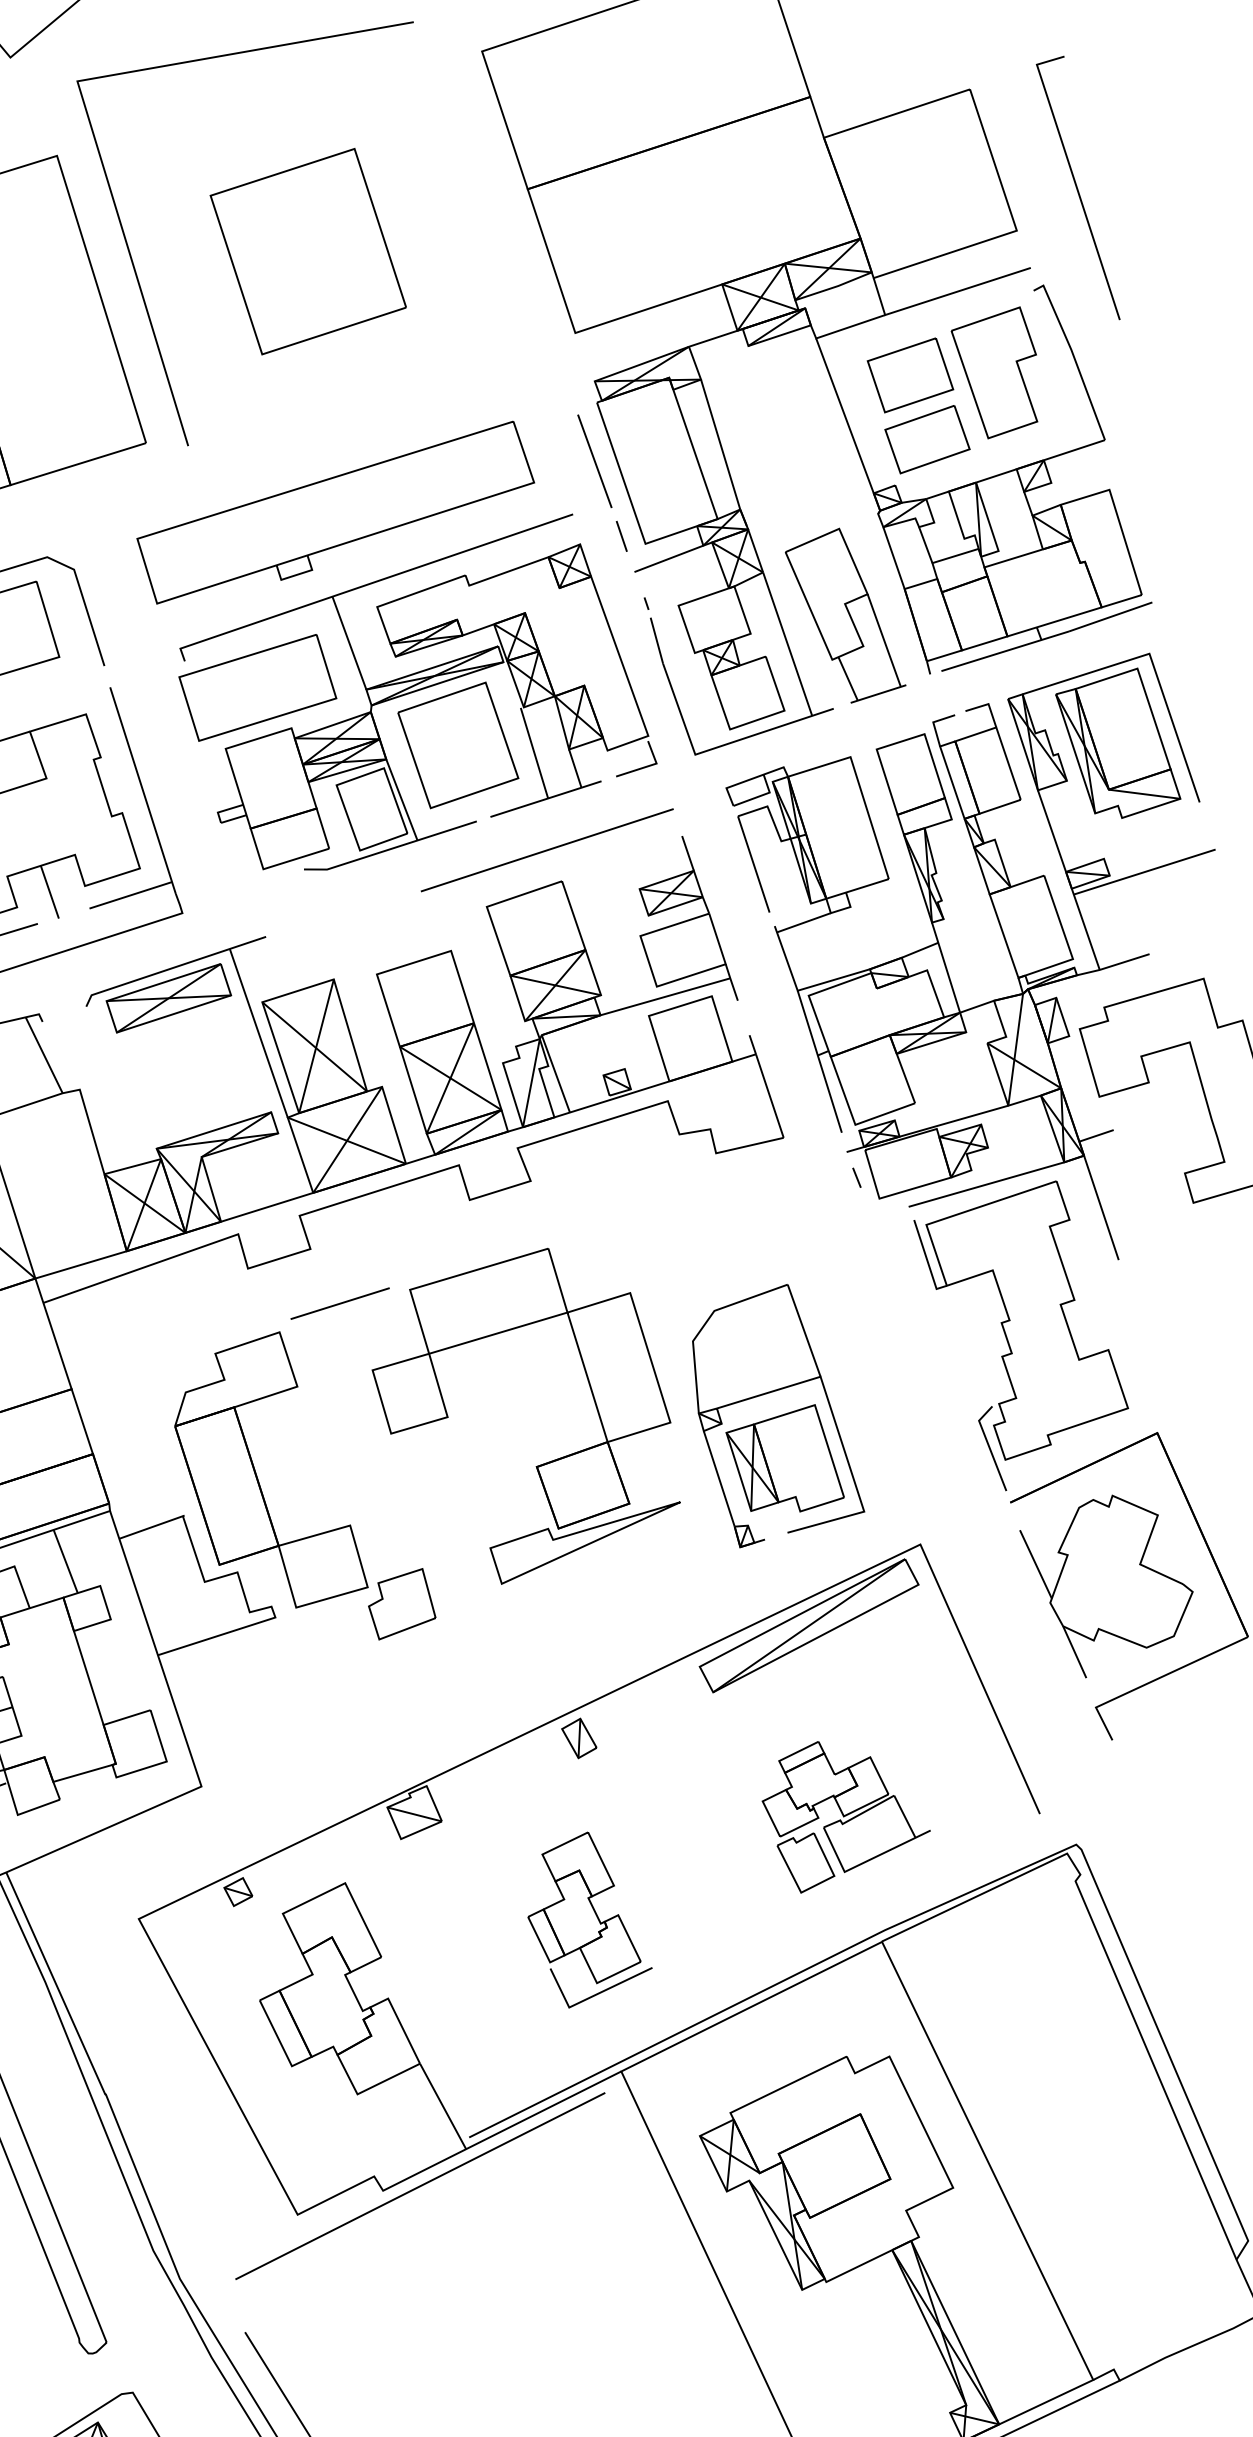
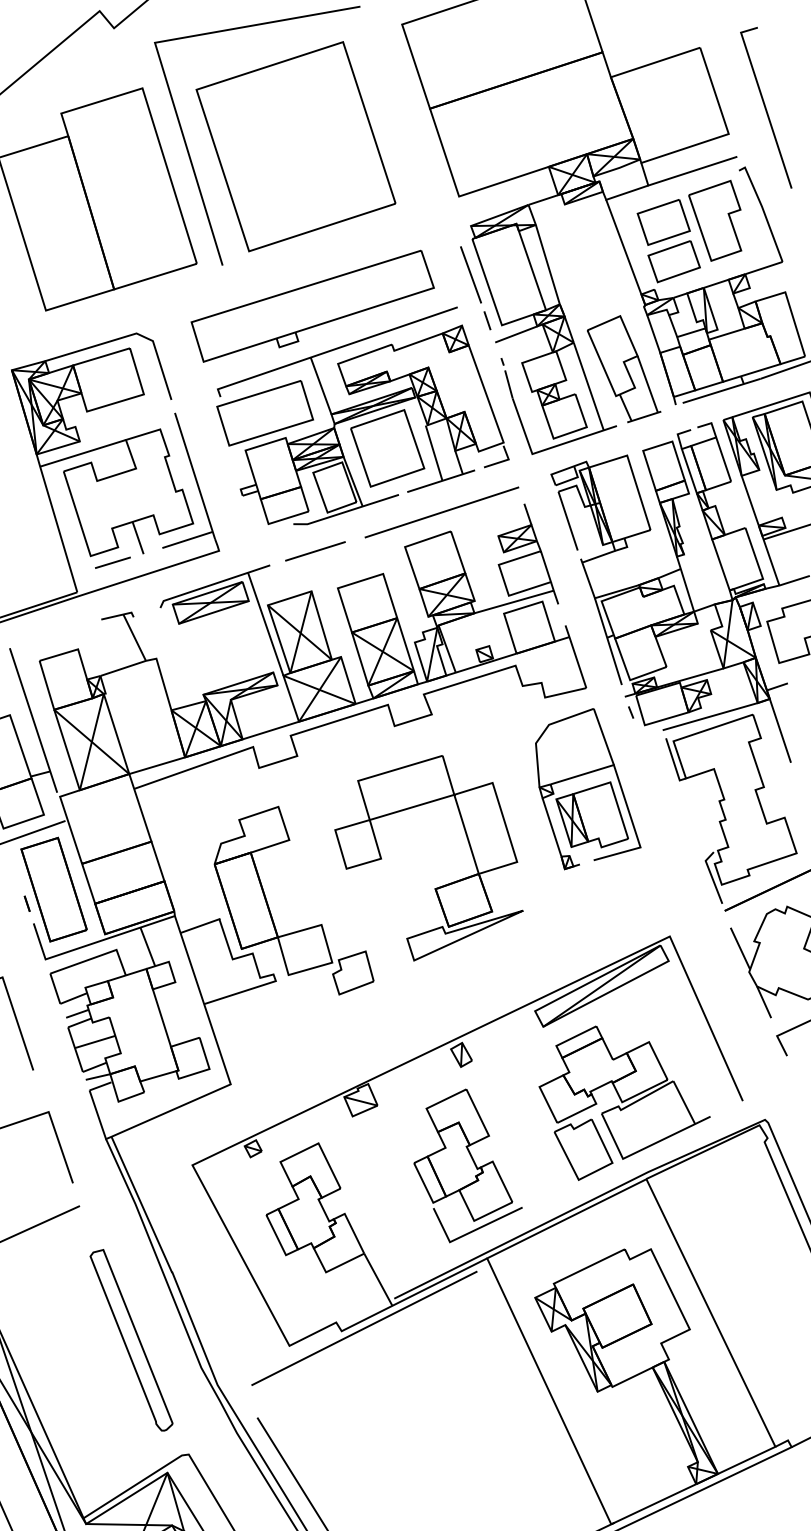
part: (307, 251) -> (295, 146), size x1.67
line: (340, 1303) -> (315, 551), moved
part: (779, 1416) -> (588, 789), moved
part: (846, 1816) -> (624, 1102), size x1.67
part: (589, 1919) -> (467, 1165), size x1.43

